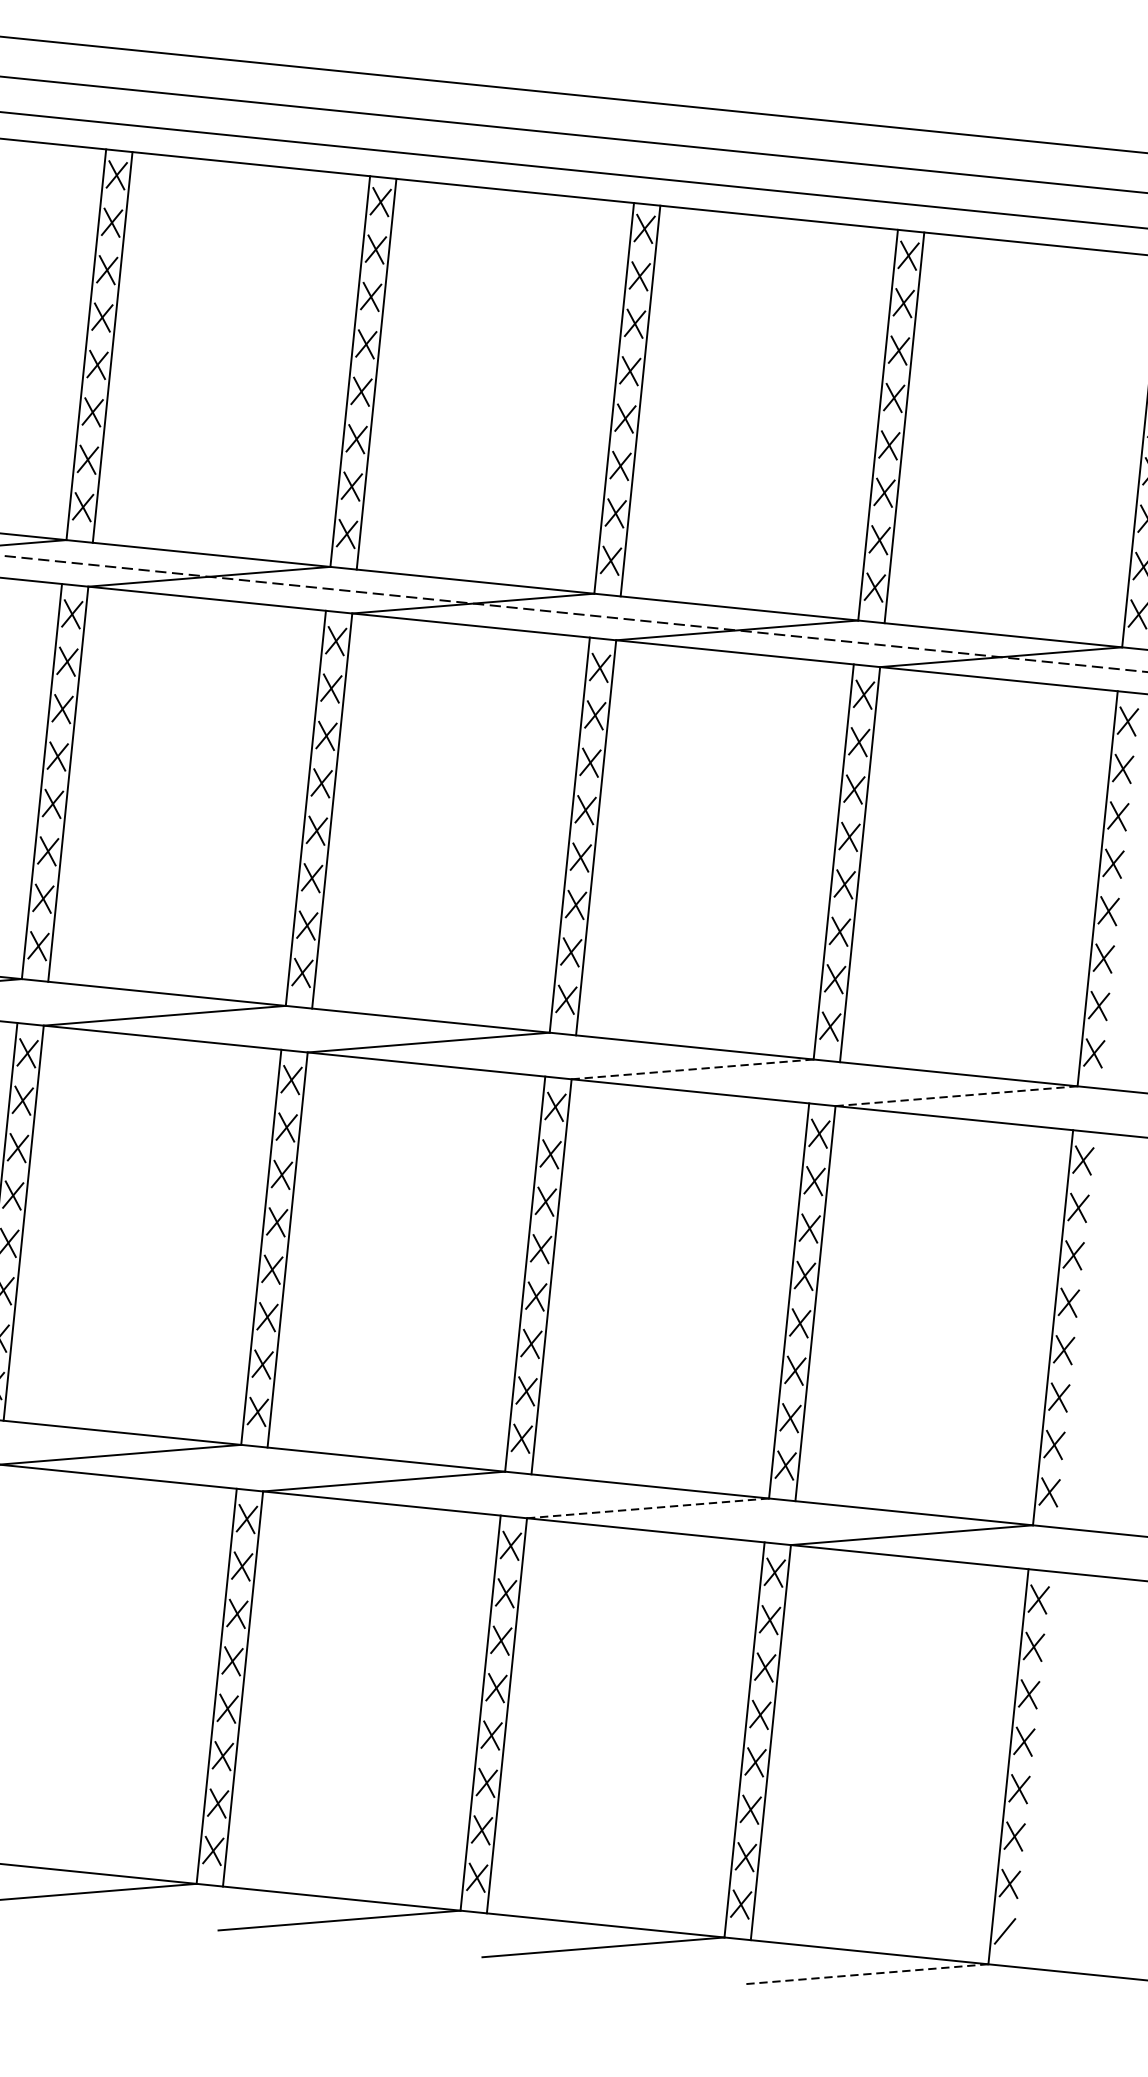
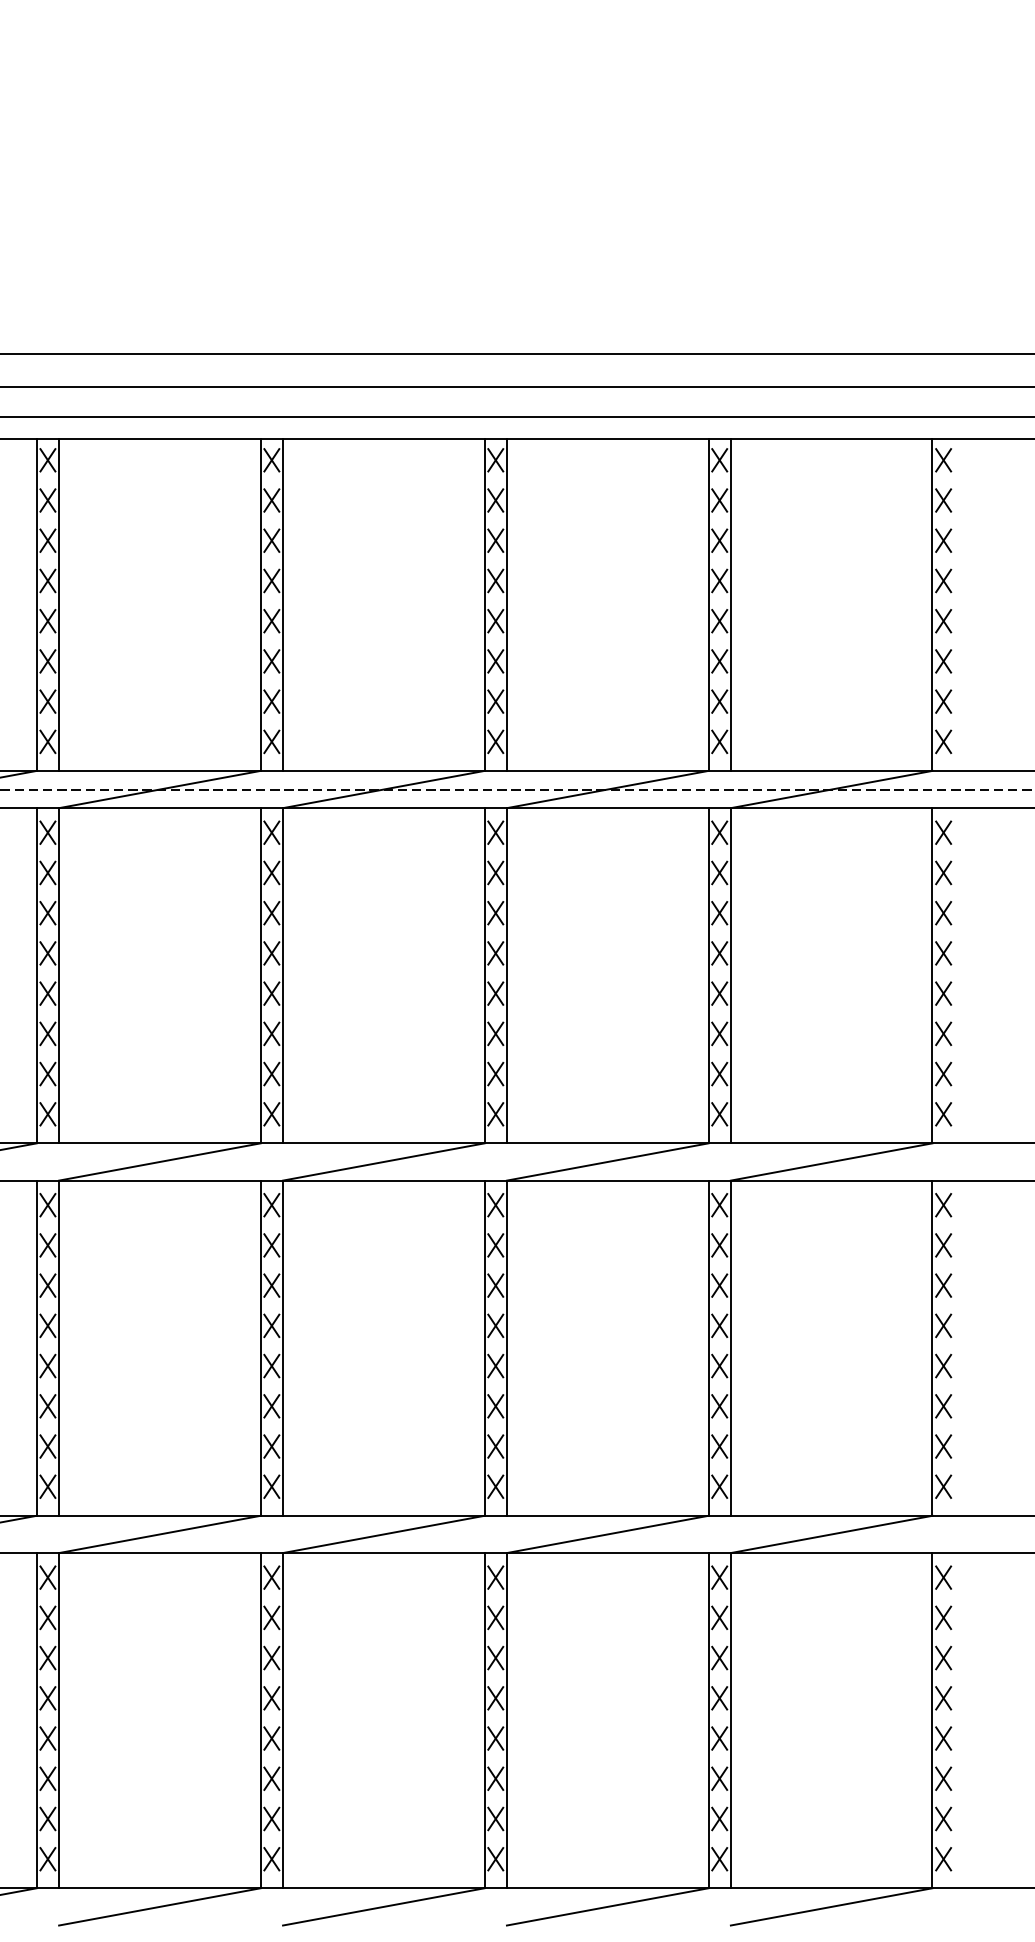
line: (693, 1068) -> (608, 1161), dashed -> solid
line: (957, 1095) -> (832, 1161), dashed -> solid
line: (648, 1508) -> (608, 1534), dashed -> solid
line: (1004, 1931) -> (943, 1859), added
line: (868, 1973) -> (832, 1906), dashed -> solid

